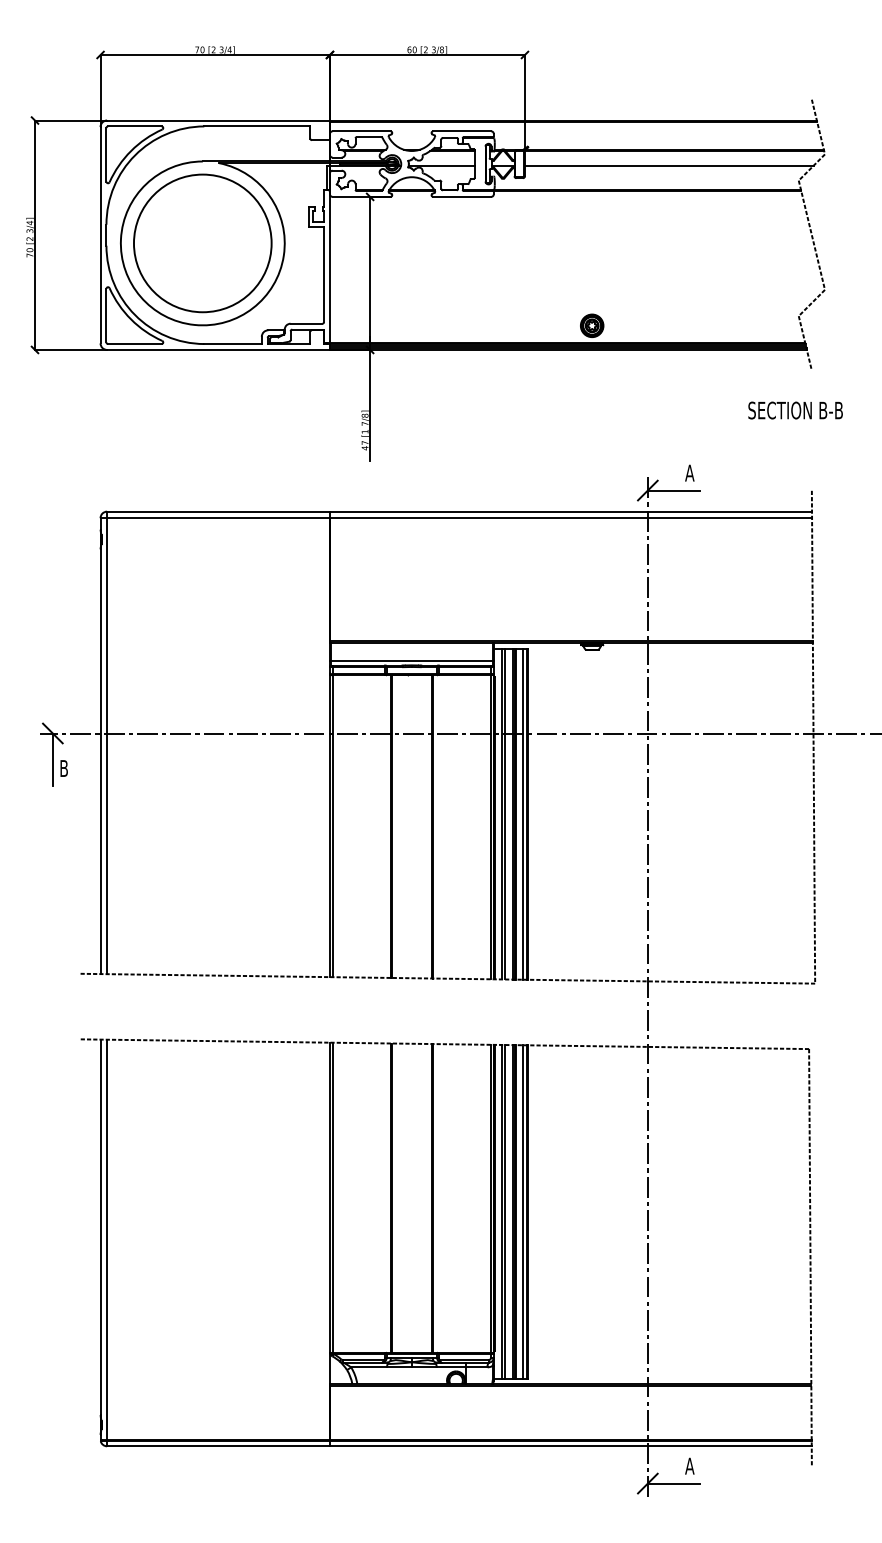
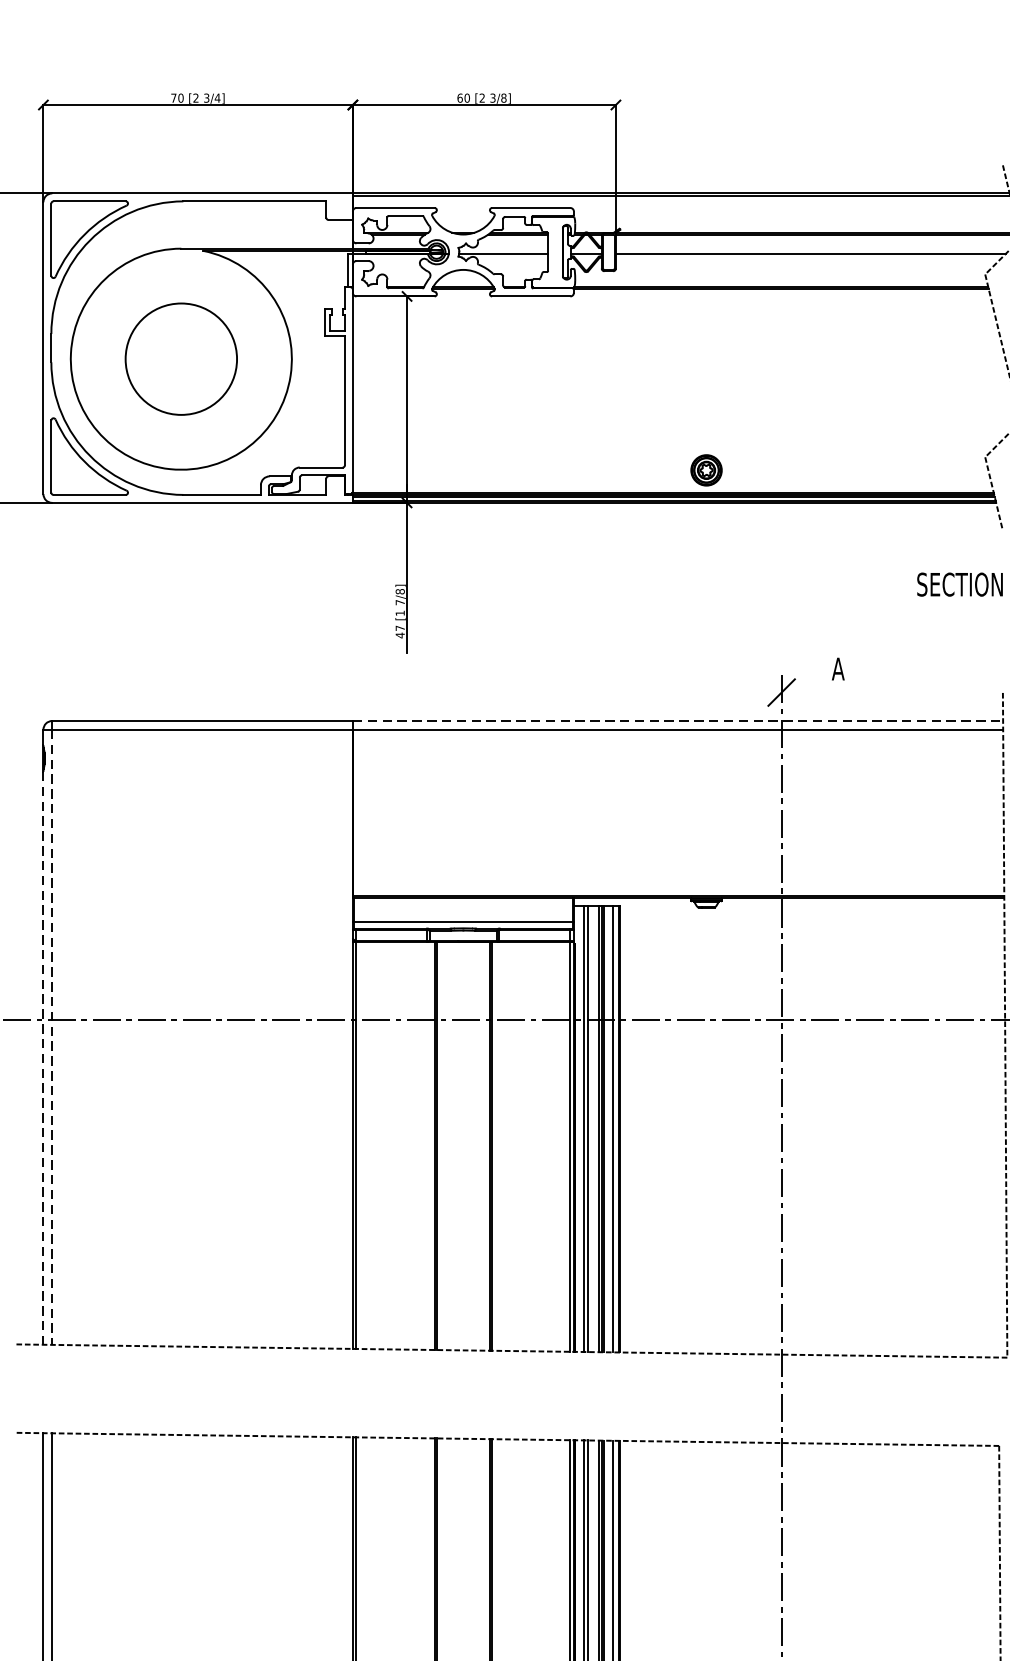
circle: (202, 243) -> (180, 359), size x0.6
line: (673, 490) -> (816, 692), removed
line: (571, 511) -> (678, 720), solid -> dashed
line: (107, 746) -> (52, 1037), solid -> dashed
line: (100, 762) -> (43, 1059), solid -> dashed

